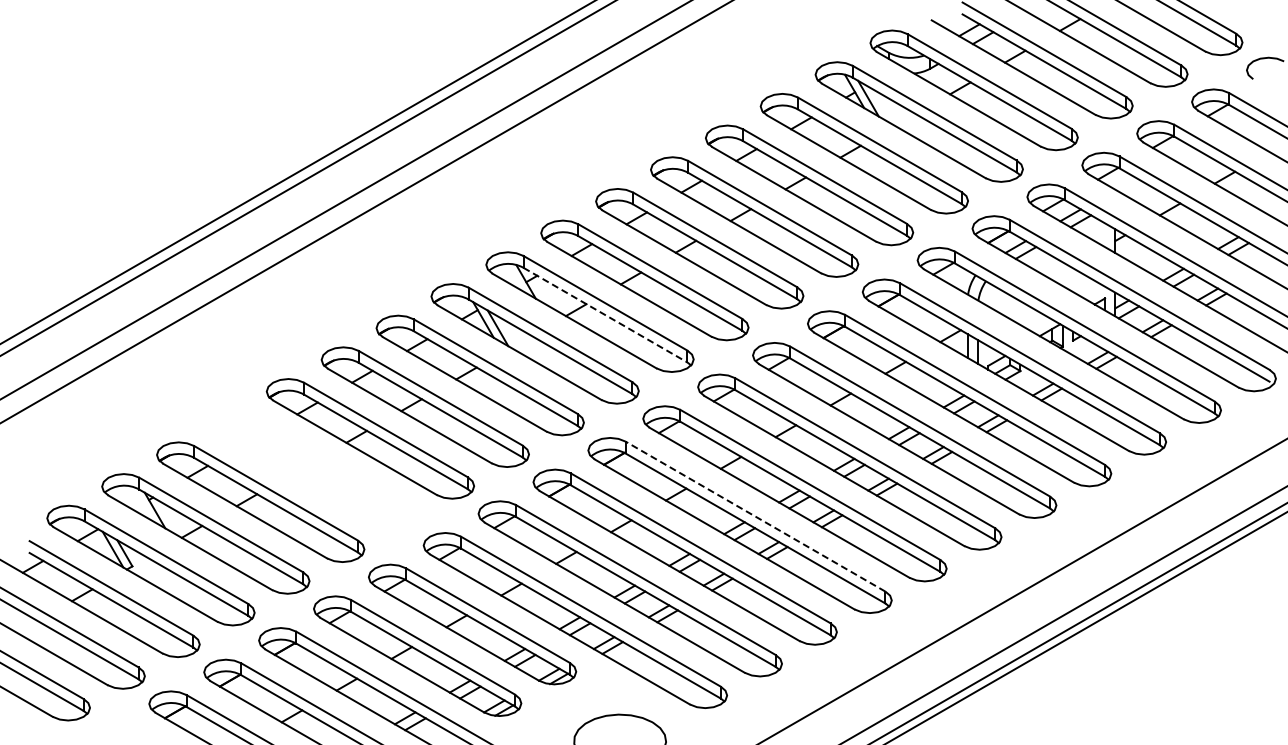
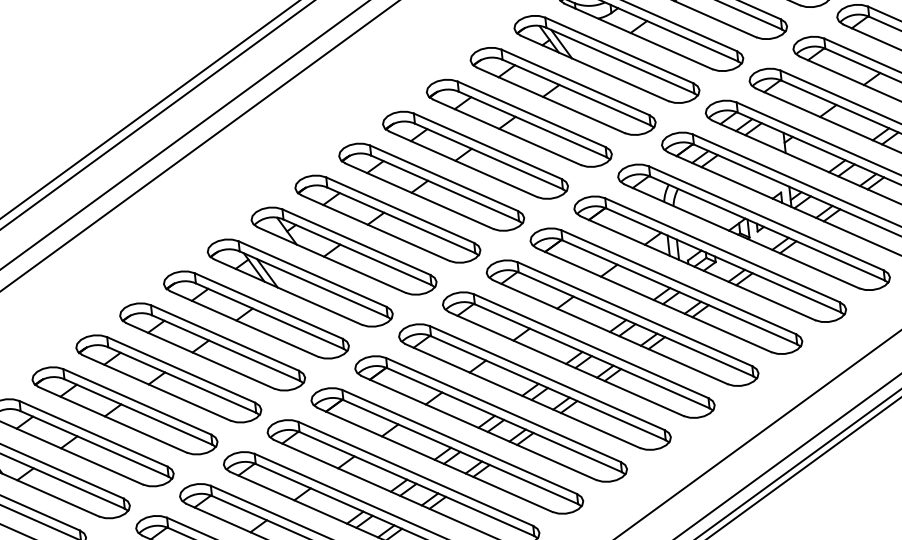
line: (605, 315) -> (357, 252), dashed -> solid
part: (315, 470) -> (124, 410), added
line: (755, 516) -> (503, 409), dashed -> solid

